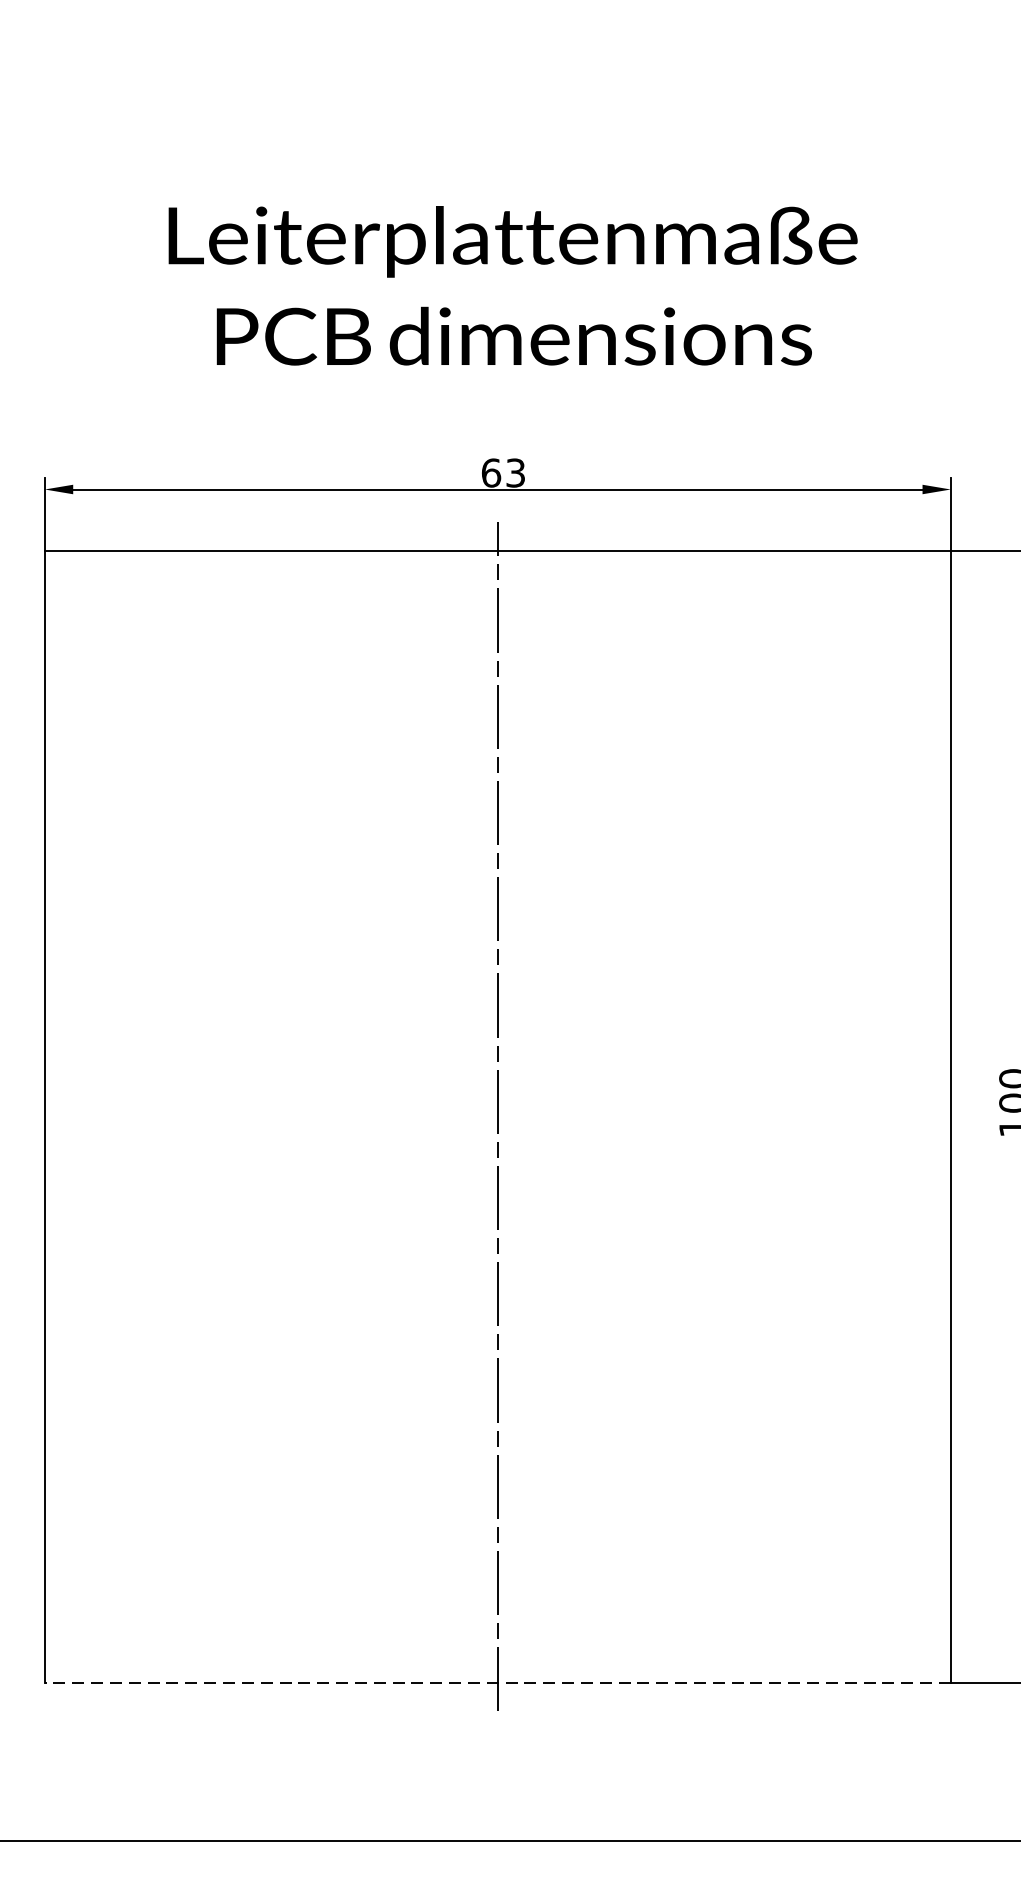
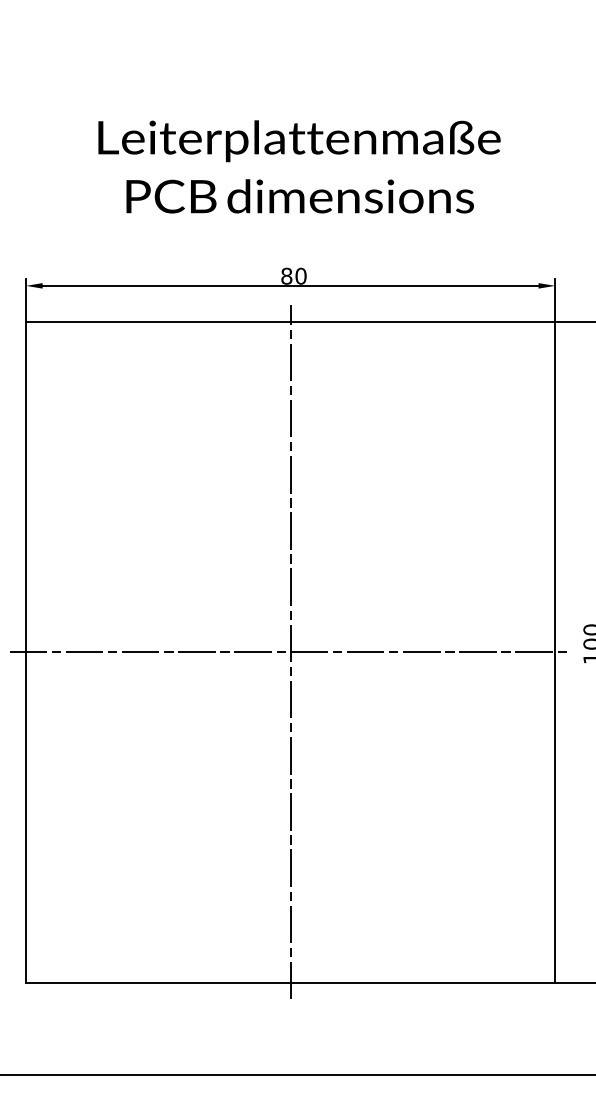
text: (502, 471) -> (293, 275), 63 -> 80
line: (497, 1117) -> (290, 652), added
line: (497, 1682) -> (290, 982), dashed -> solid

